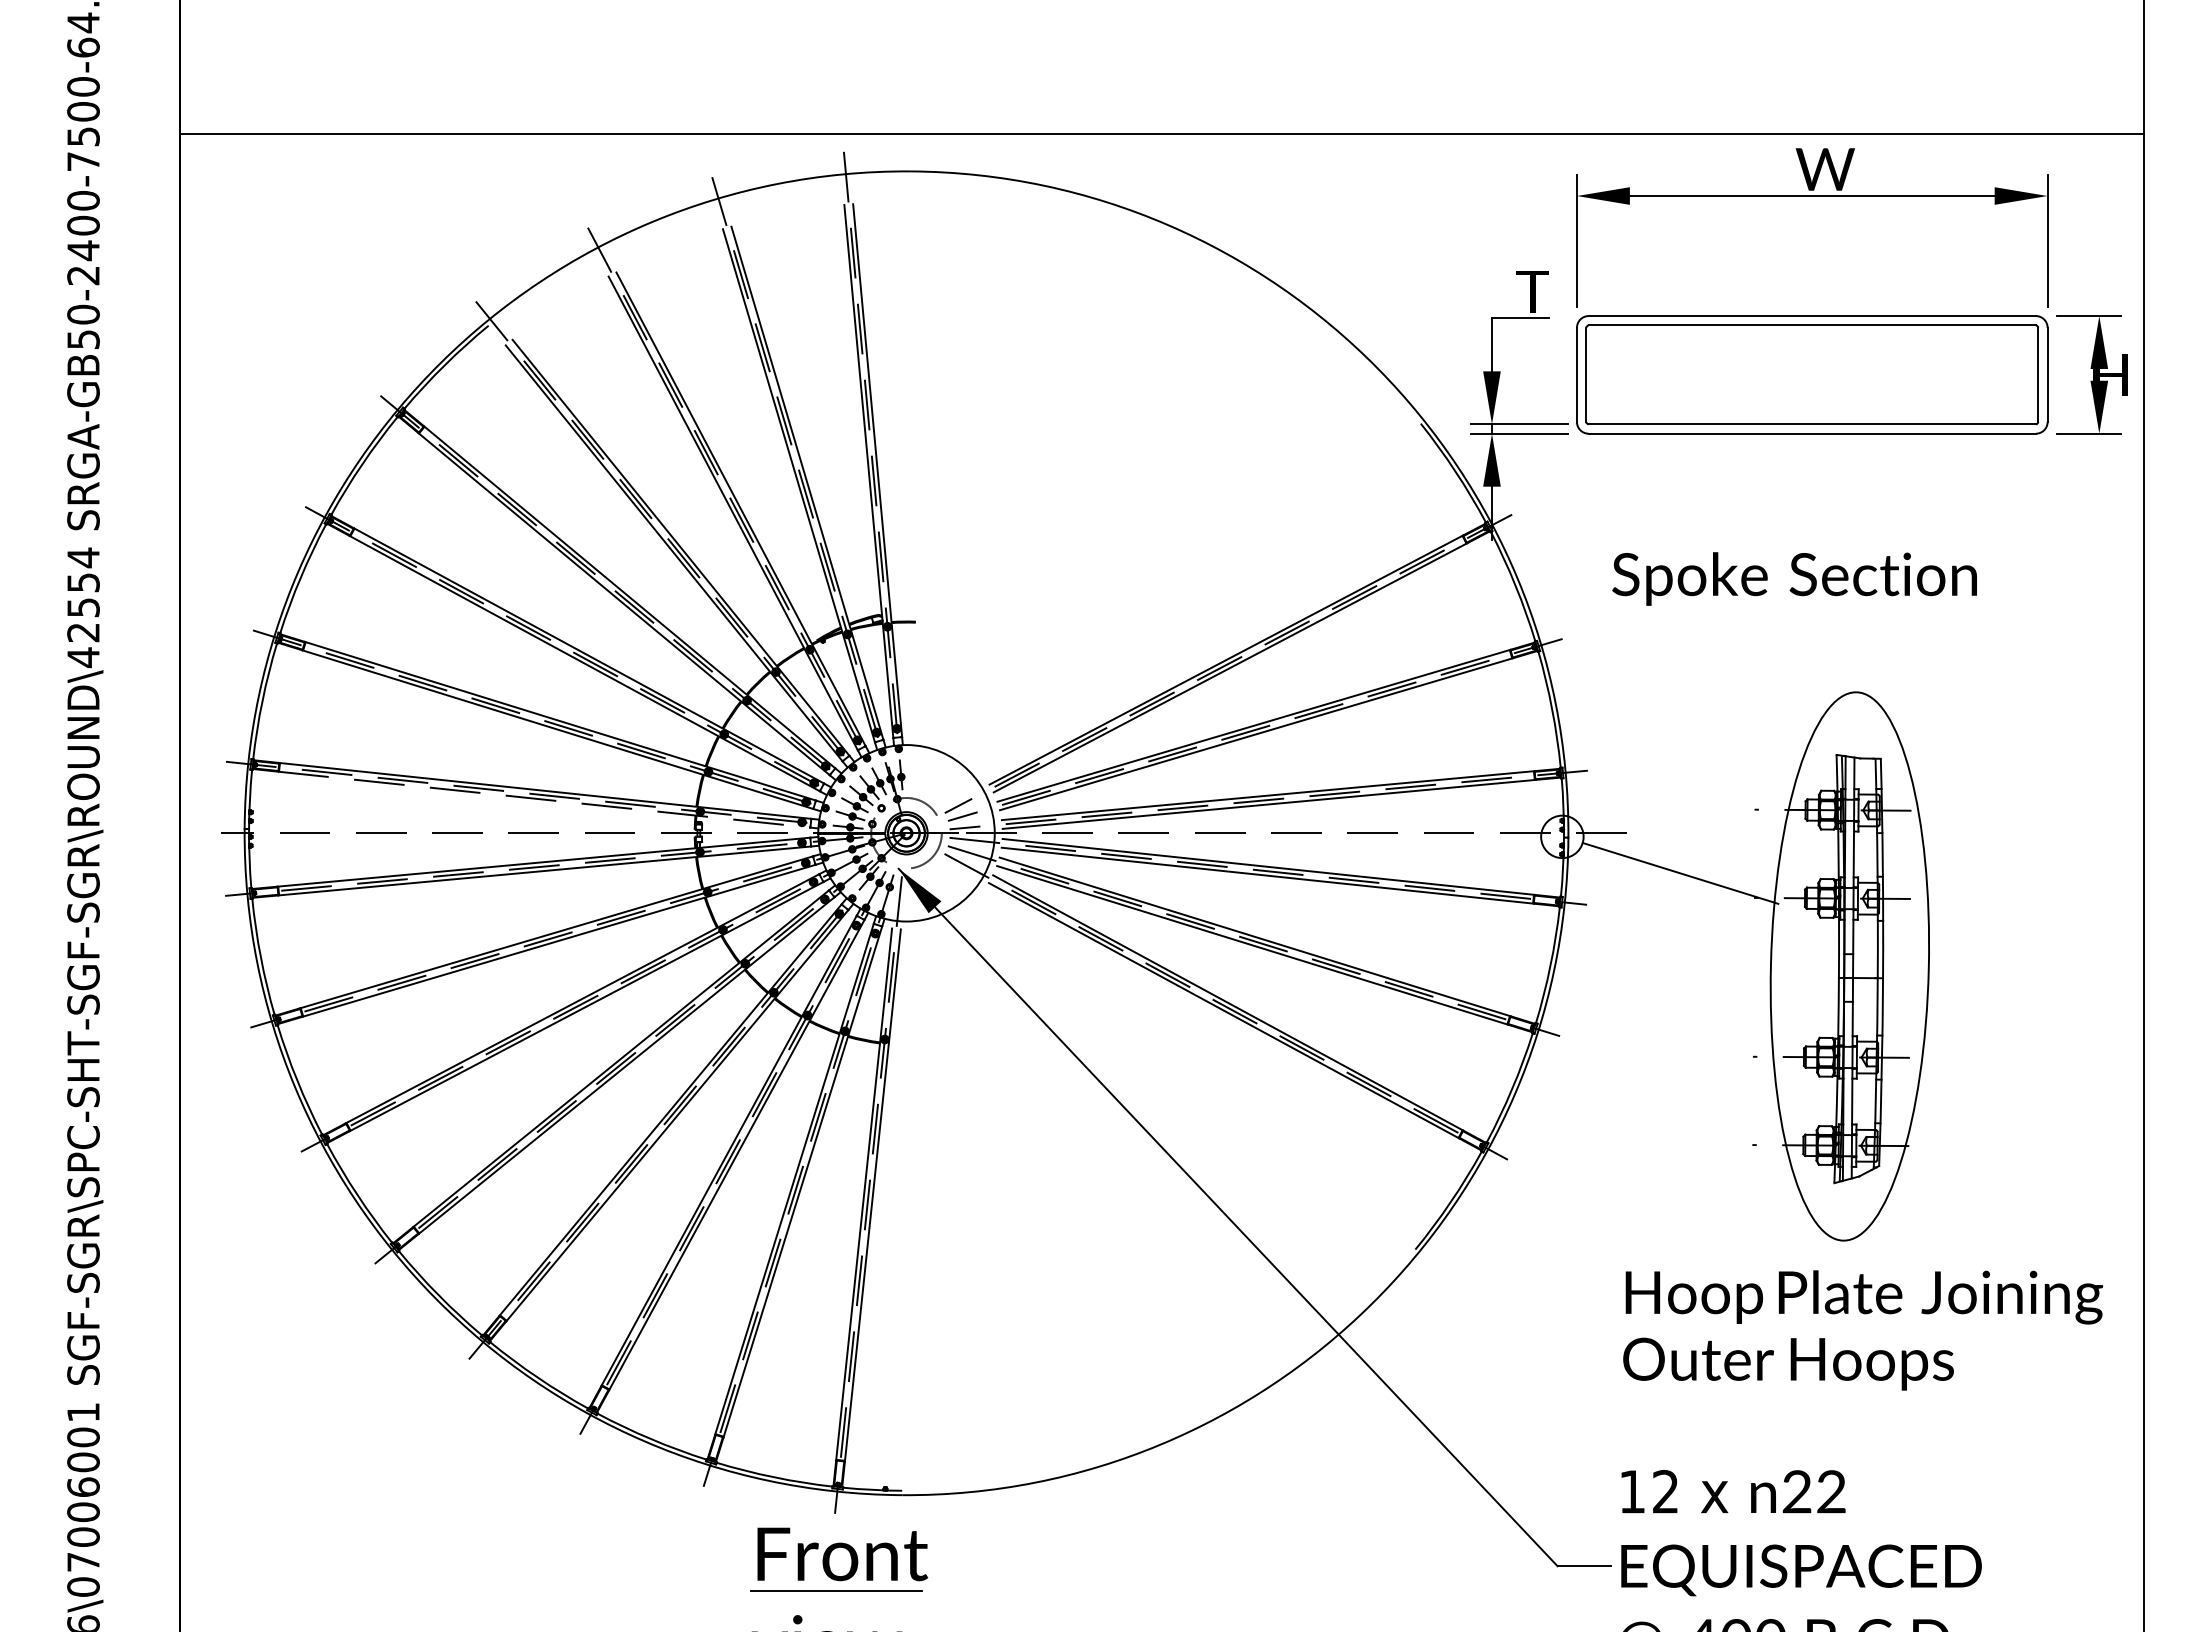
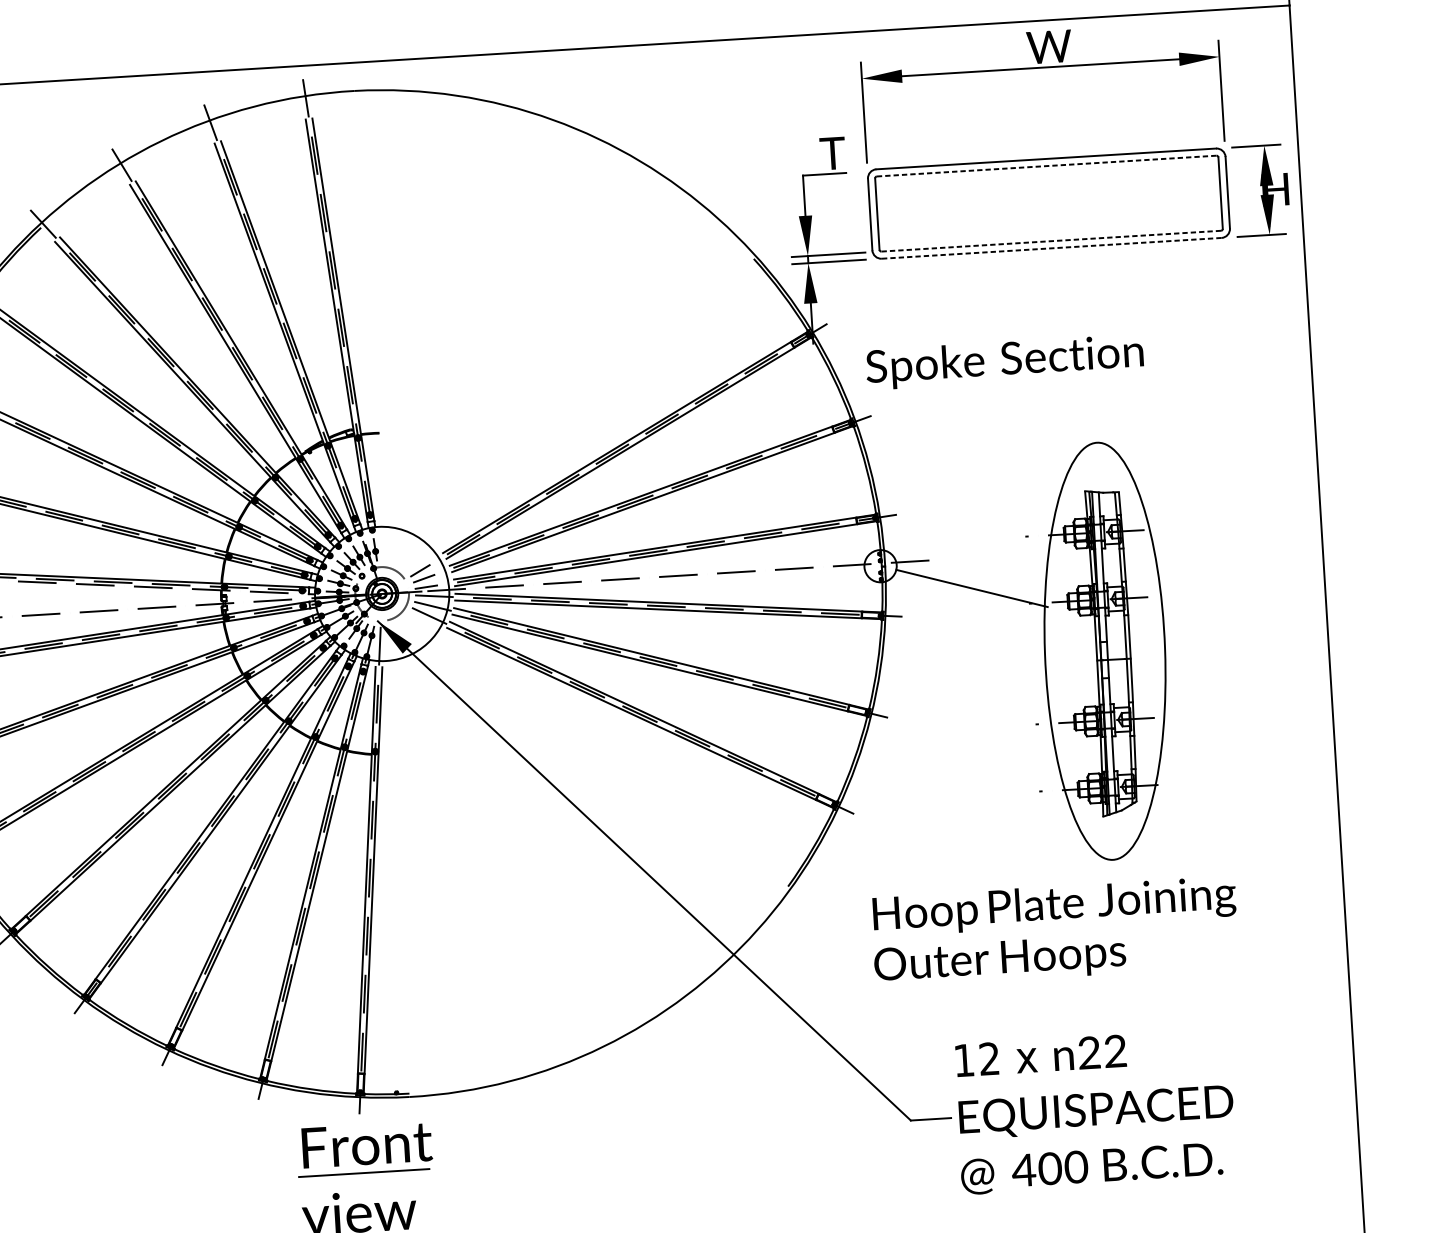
line: (1812, 325) -> (1046, 166), solid -> dashed
line: (1812, 424) -> (1051, 241), solid -> dashed
line: (1812, 433) -> (1051, 248), solid -> dashed
text: (1794, 578) -> (1004, 361), moved
text: (1862, 1330) -> (1054, 931), moved

